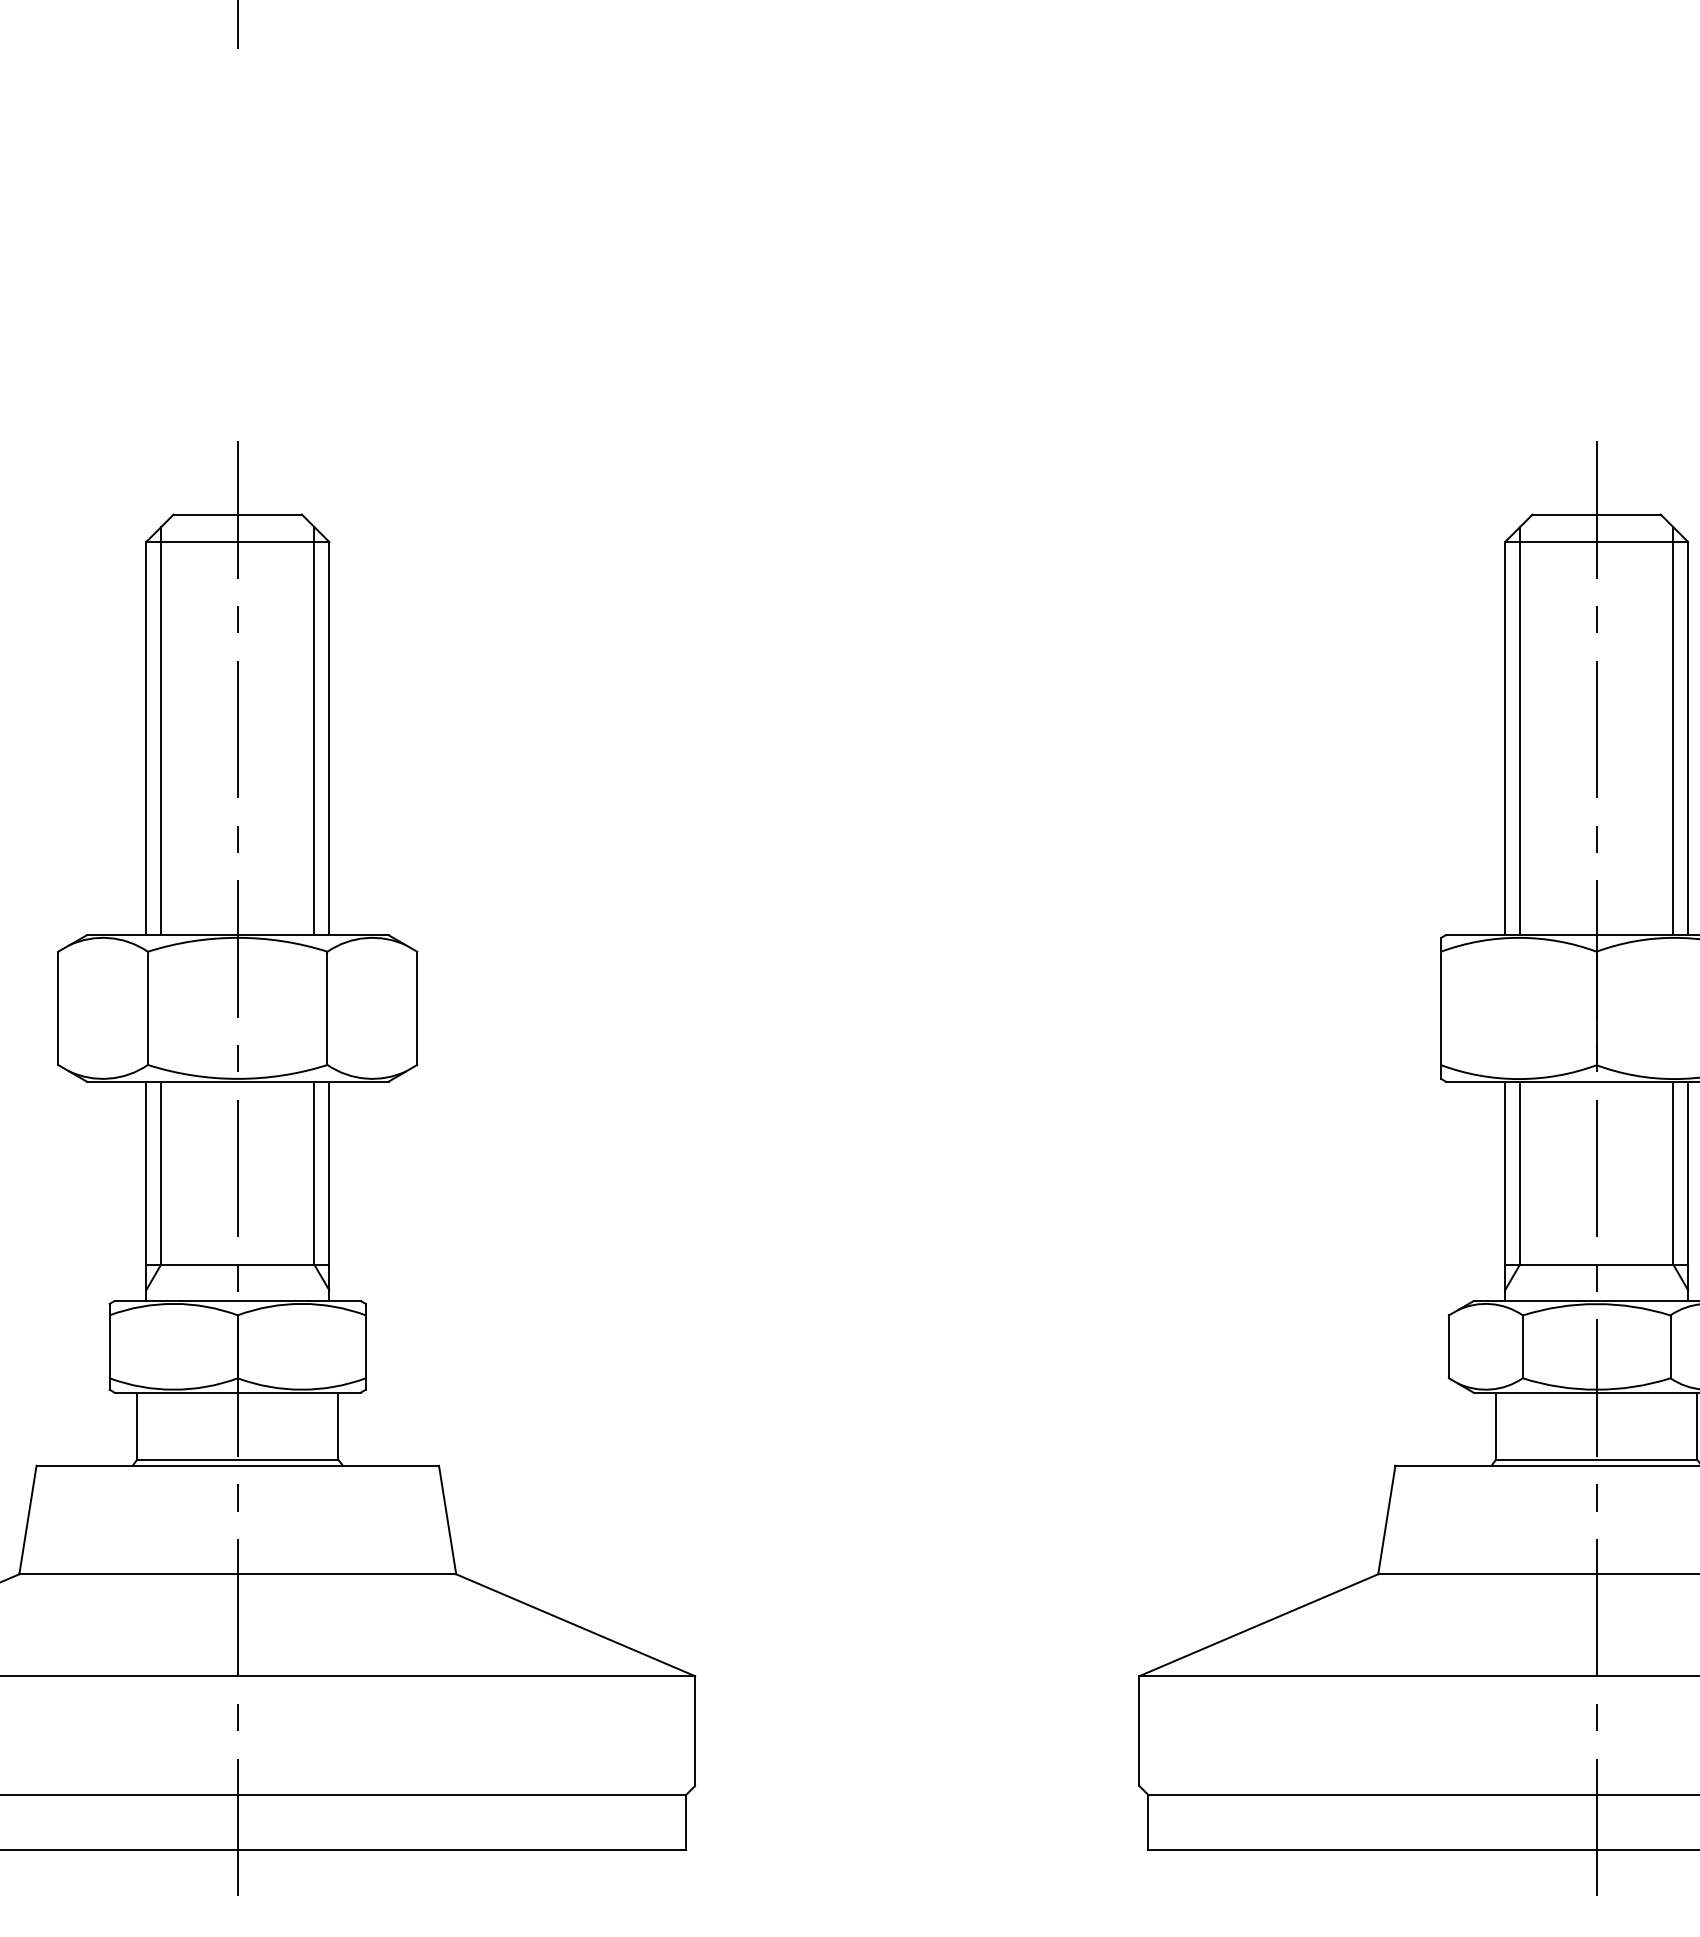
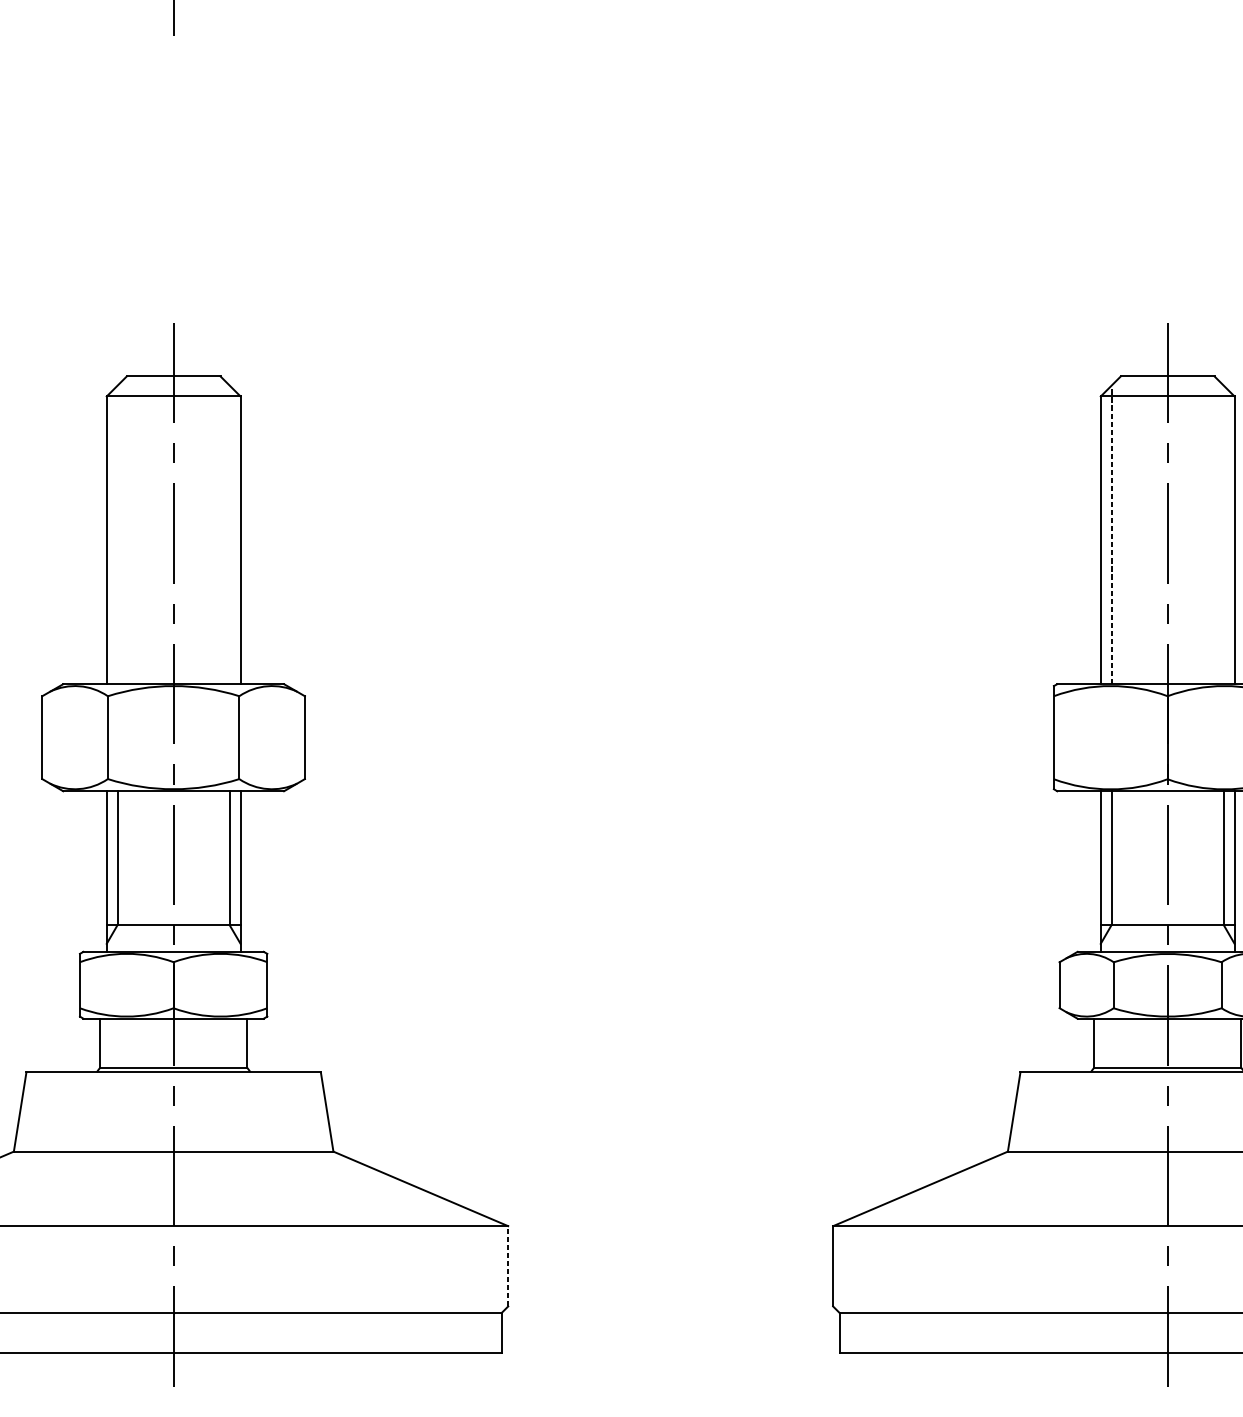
line: (161, 730) -> (117, 534), removed
line: (314, 730) -> (229, 534), removed
line: (1520, 730) -> (1111, 534), solid -> dashed
line: (1673, 730) -> (1223, 534), removed
line: (695, 1731) -> (508, 1266), solid -> dashed

